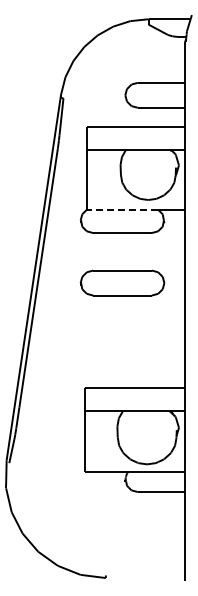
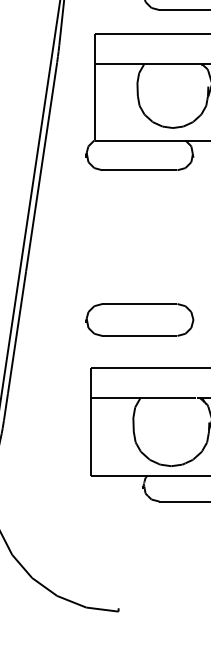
line: (122, 209) -> (139, 140), dashed -> solid
part: (122, 282) -> (139, 319), moved

